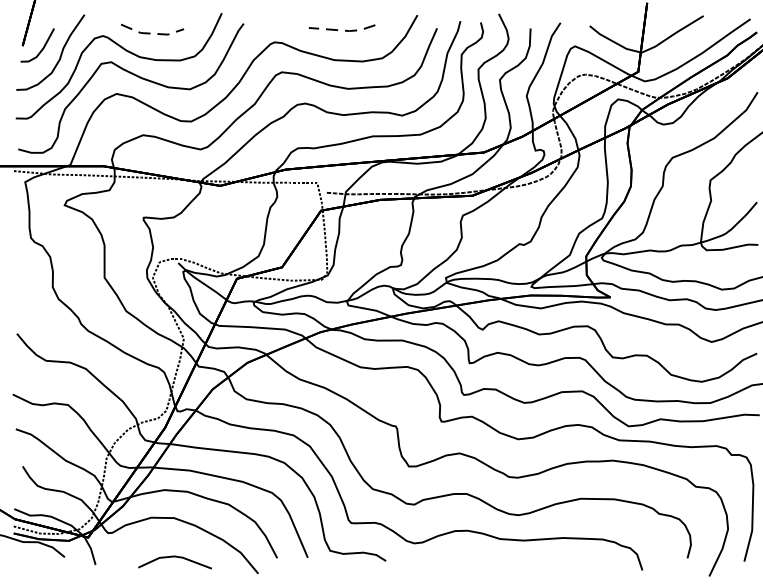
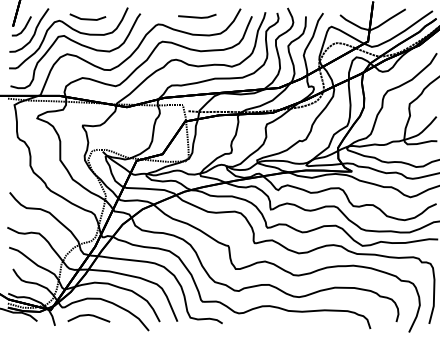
line: (344, 30) -> (198, 17), dashed -> solid
line: (153, 33) -> (88, 19), dashed -> solid
line: (177, 559) -> (90, 316), moved

